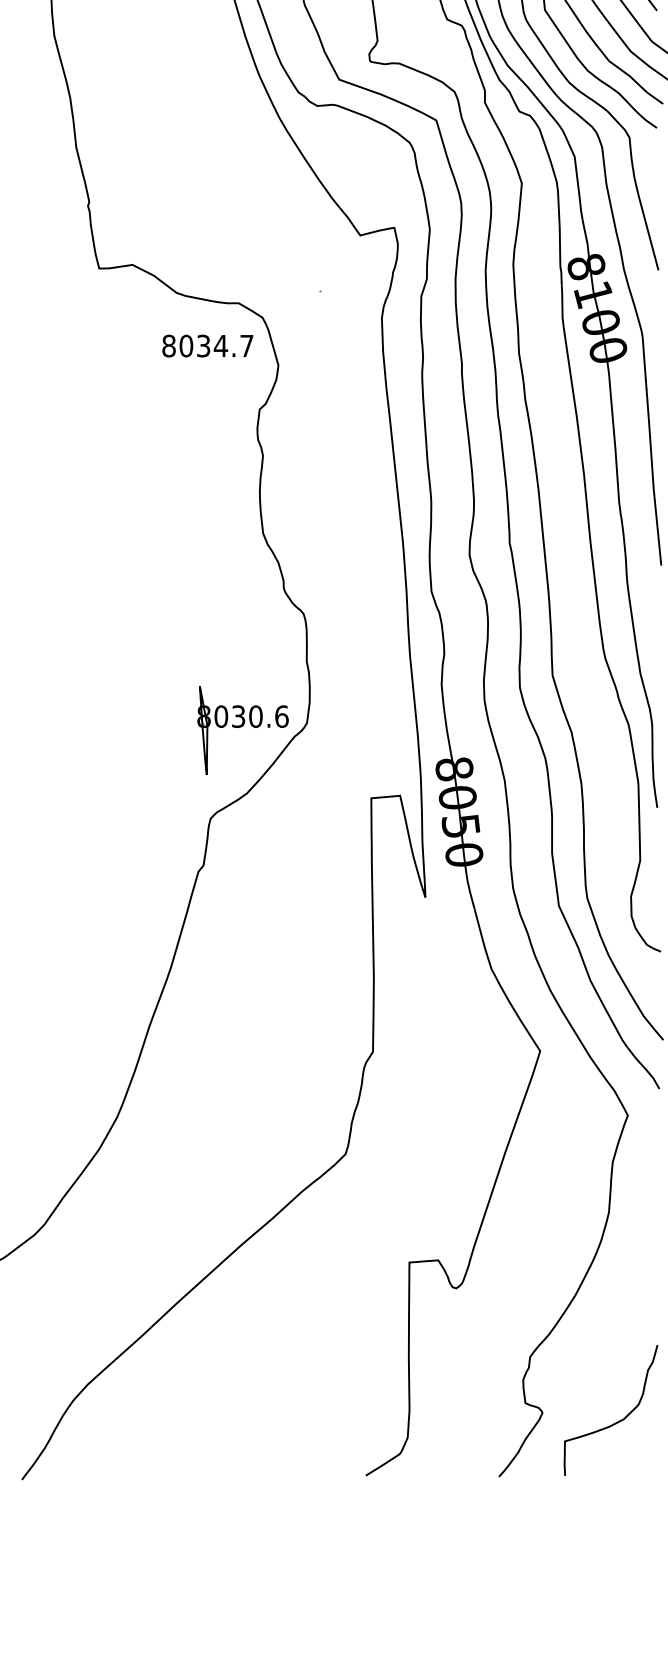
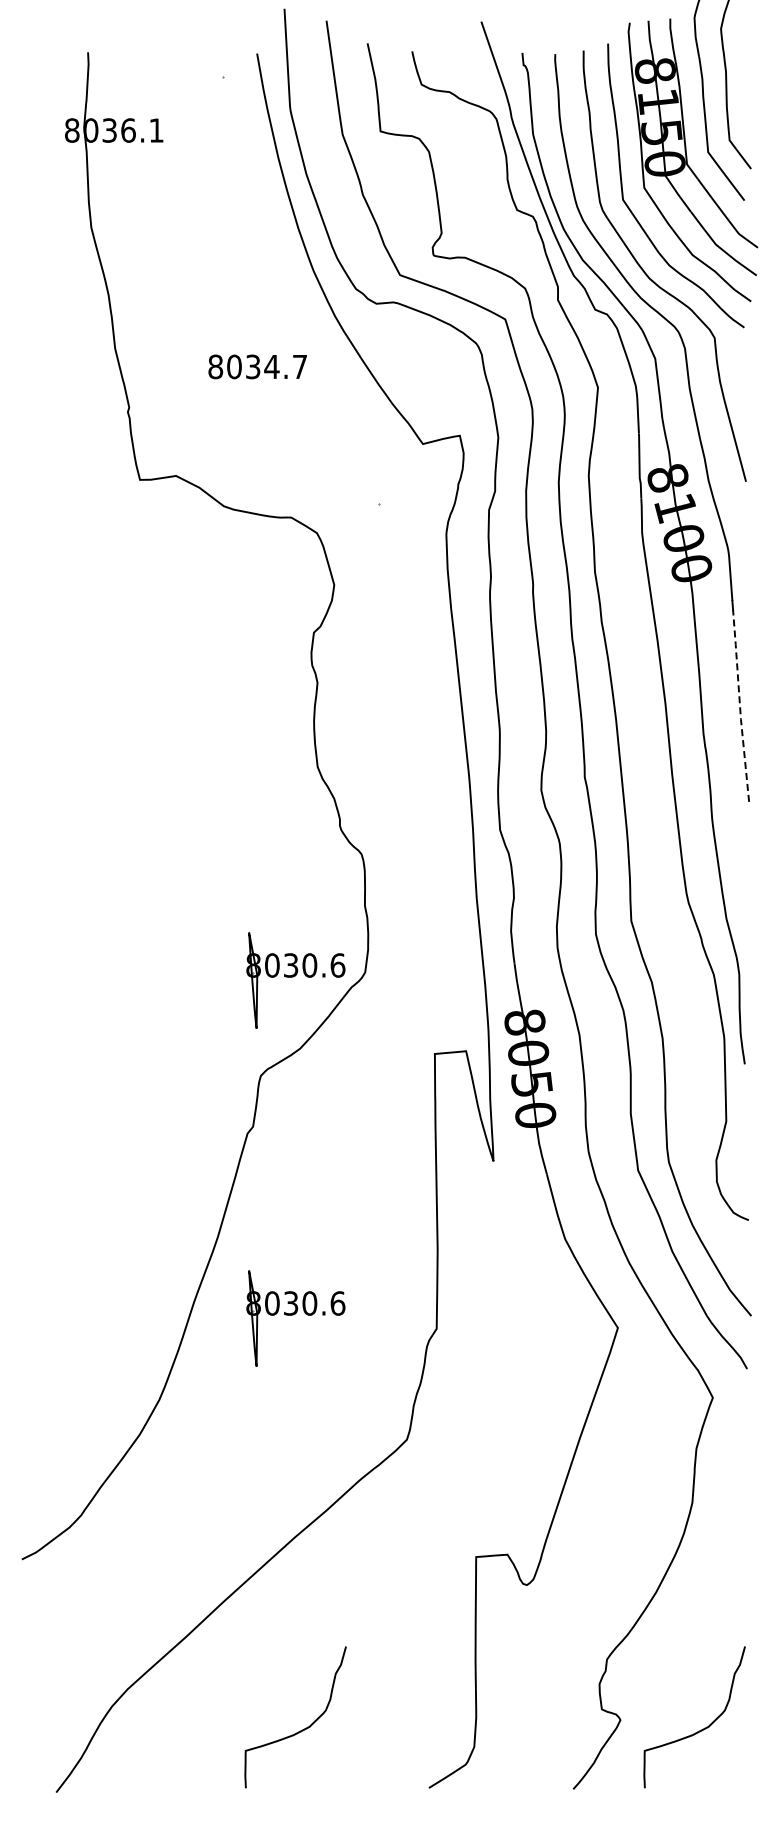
text: (207, 345) -> (257, 366), moved
line: (653, 476) -> (740, 705), solid -> dashed
part: (242, 1042) -> (295, 1318), added
curve: (249, 1421) -> (302, 1729), added

